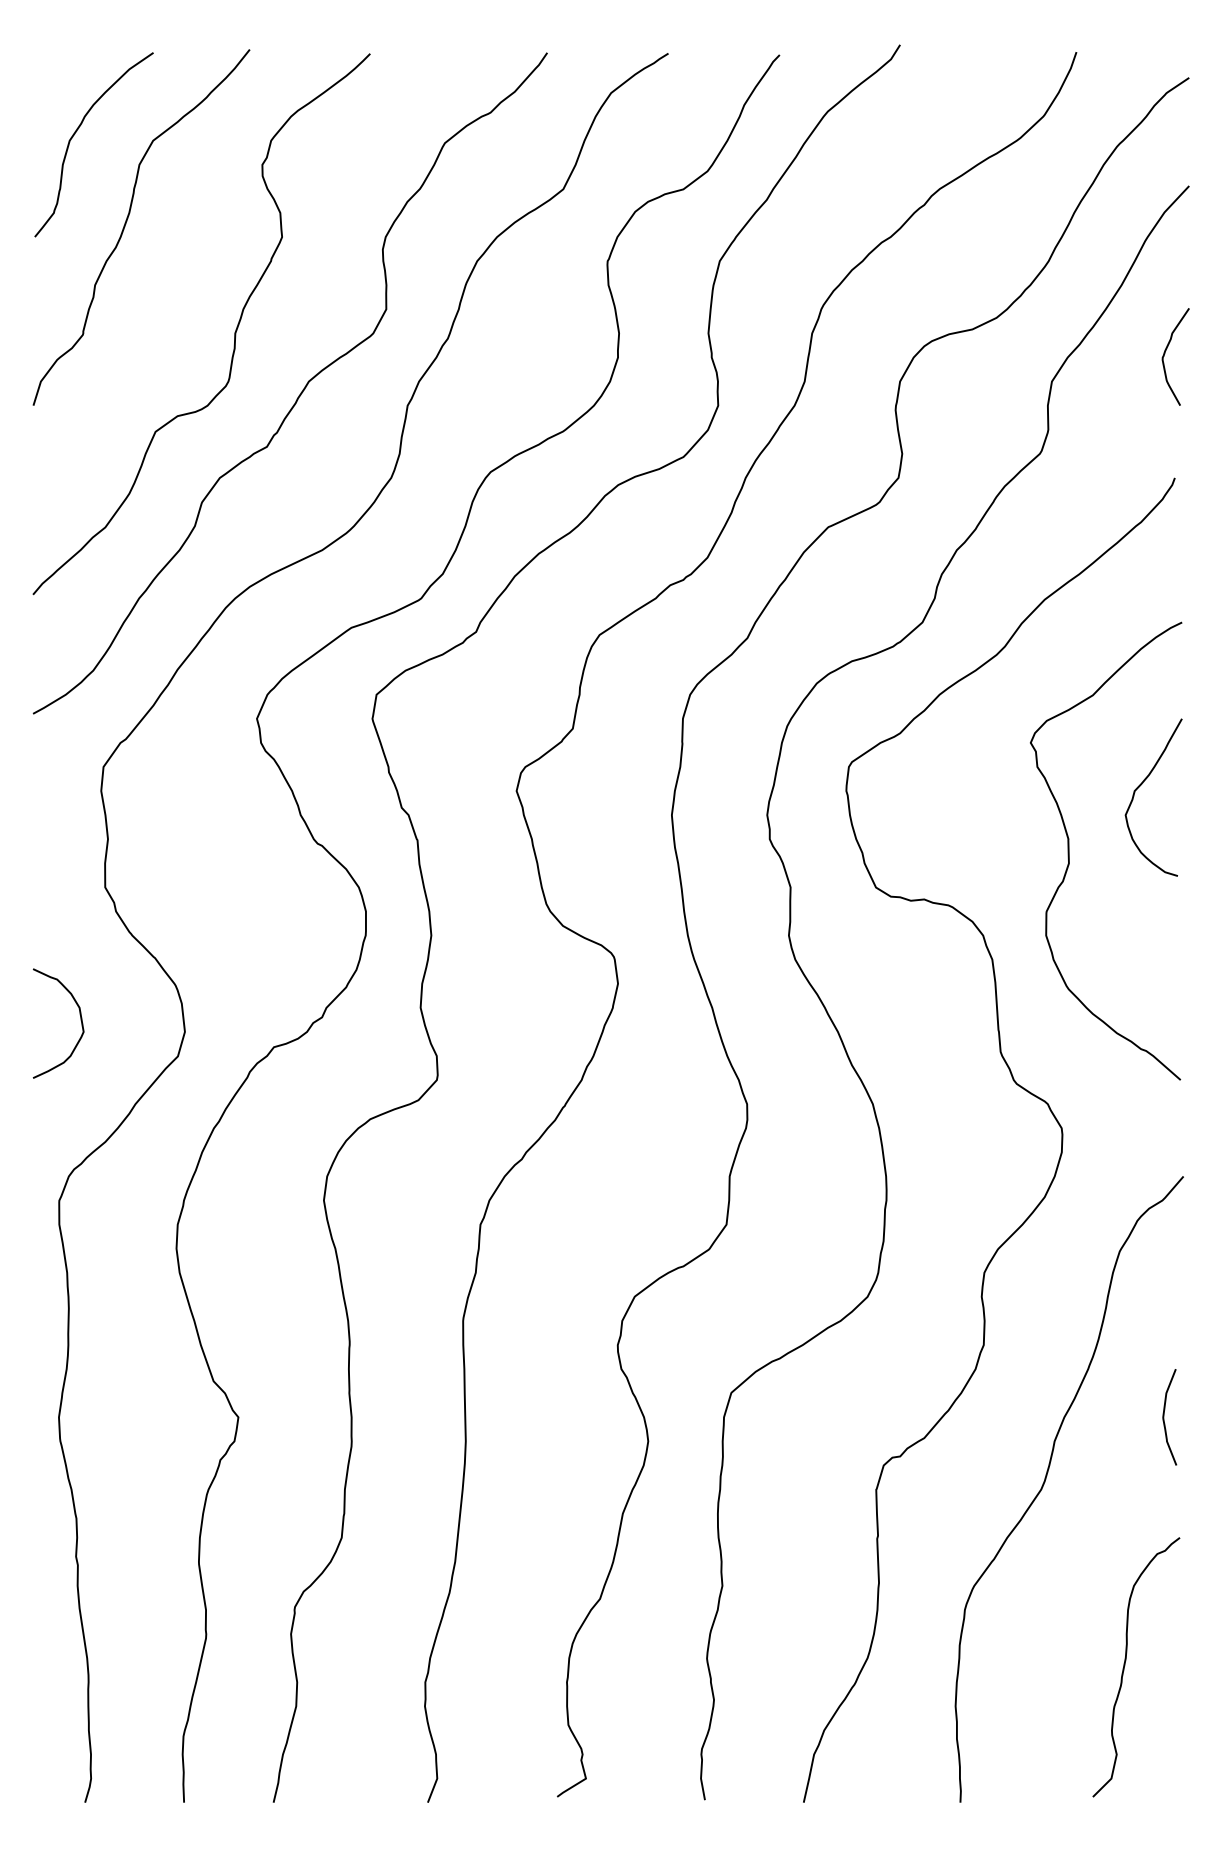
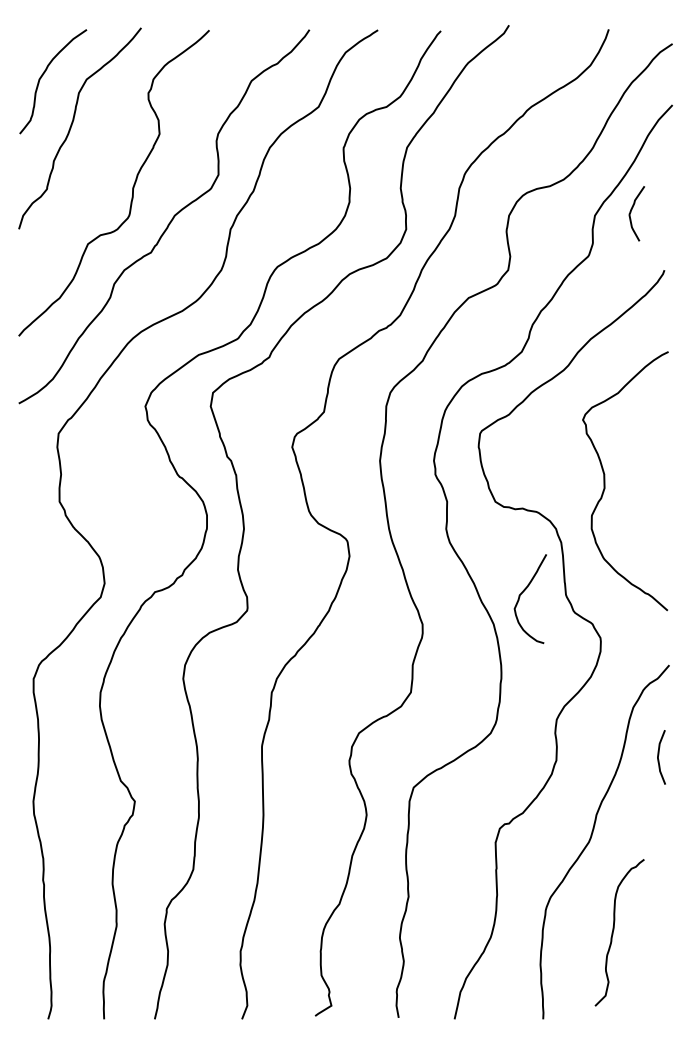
curve: (1166, 354) -> (631, 212), moved
curve: (1141, 786) -> (523, 592), moved
curve: (80, 1023) -> (45, 578), removed
curve: (1166, 1413) -> (659, 755), moved
curve: (1127, 1663) -> (614, 930), moved

